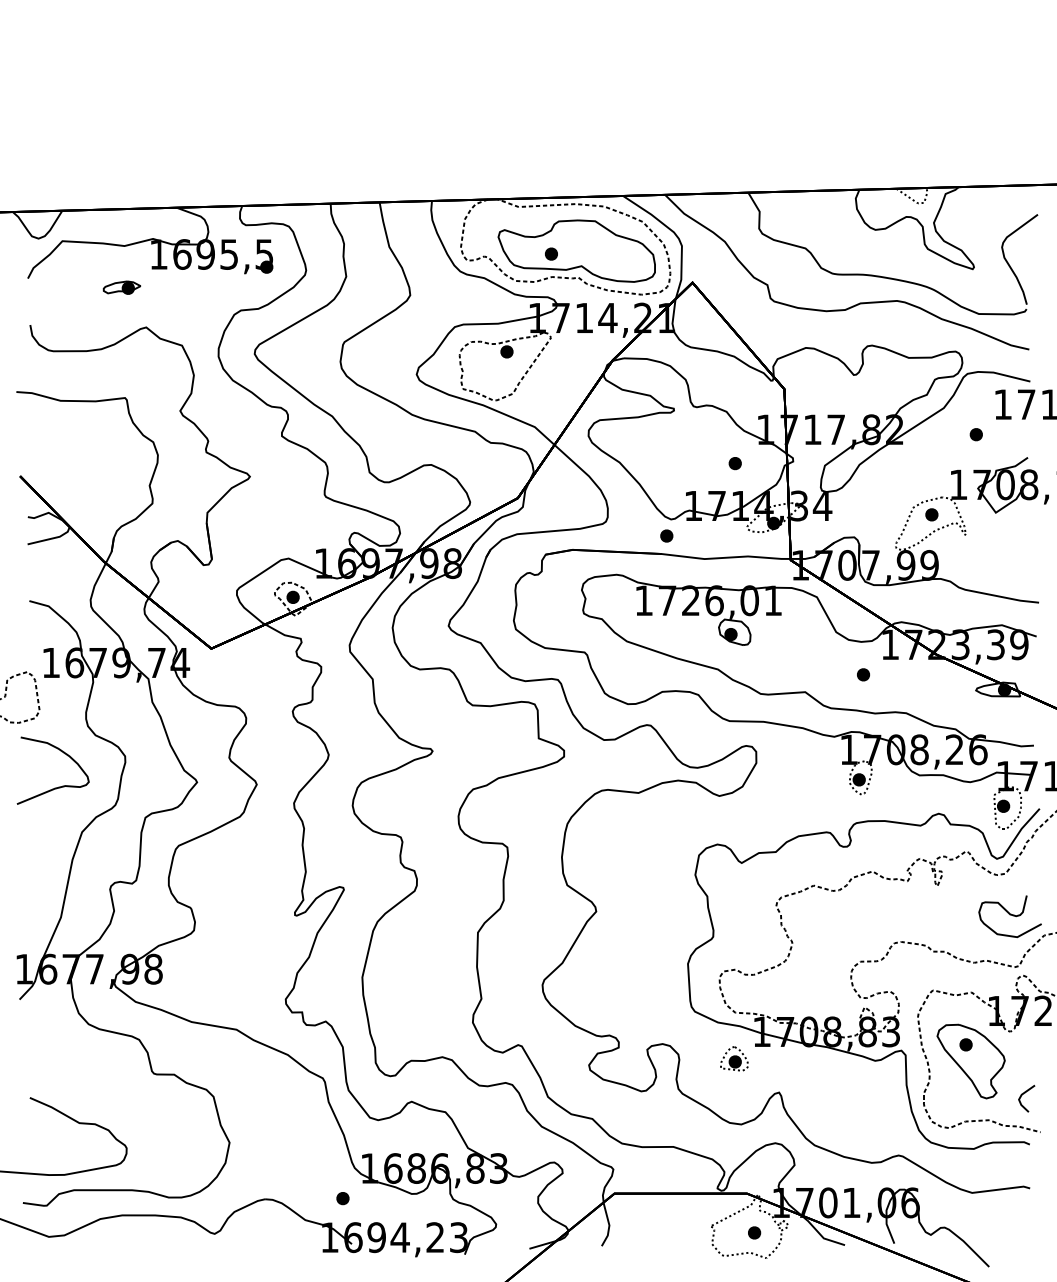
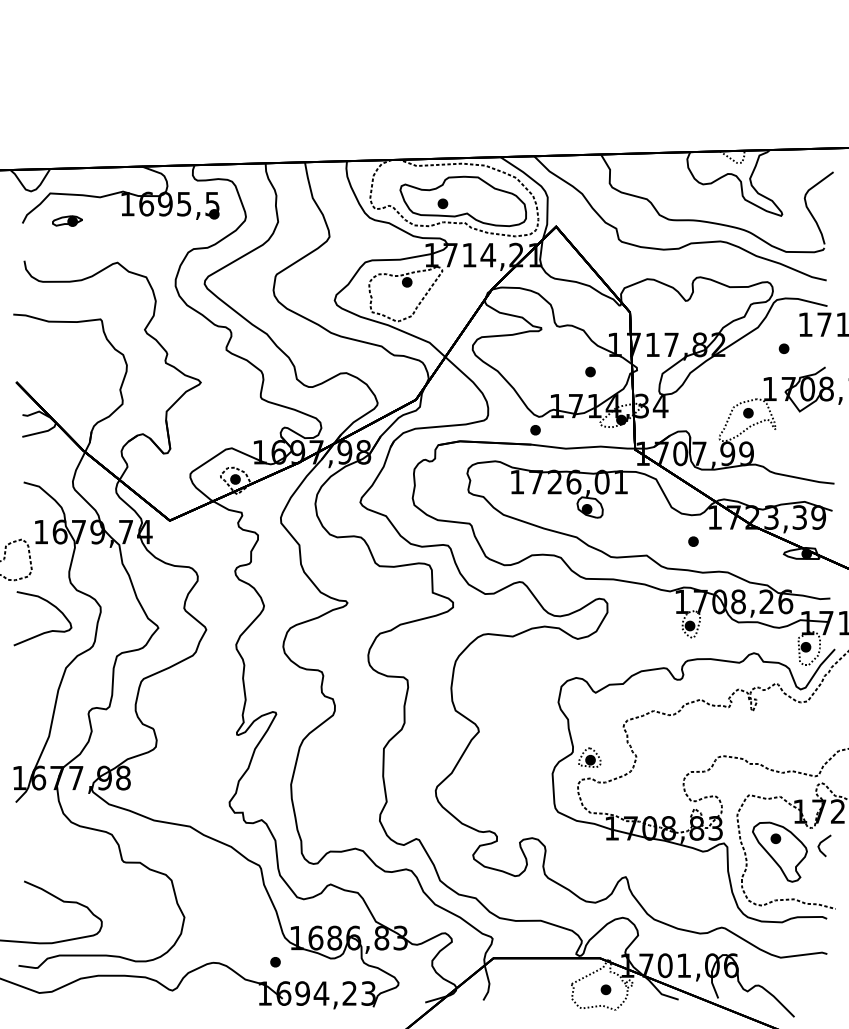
part: (121, 287) -> (67, 221), moved
curve: (1009, 915) -> (810, 734), removed
part: (734, 1058) -> (589, 757), moved
line: (1023, 1094) -> (821, 842), moved

